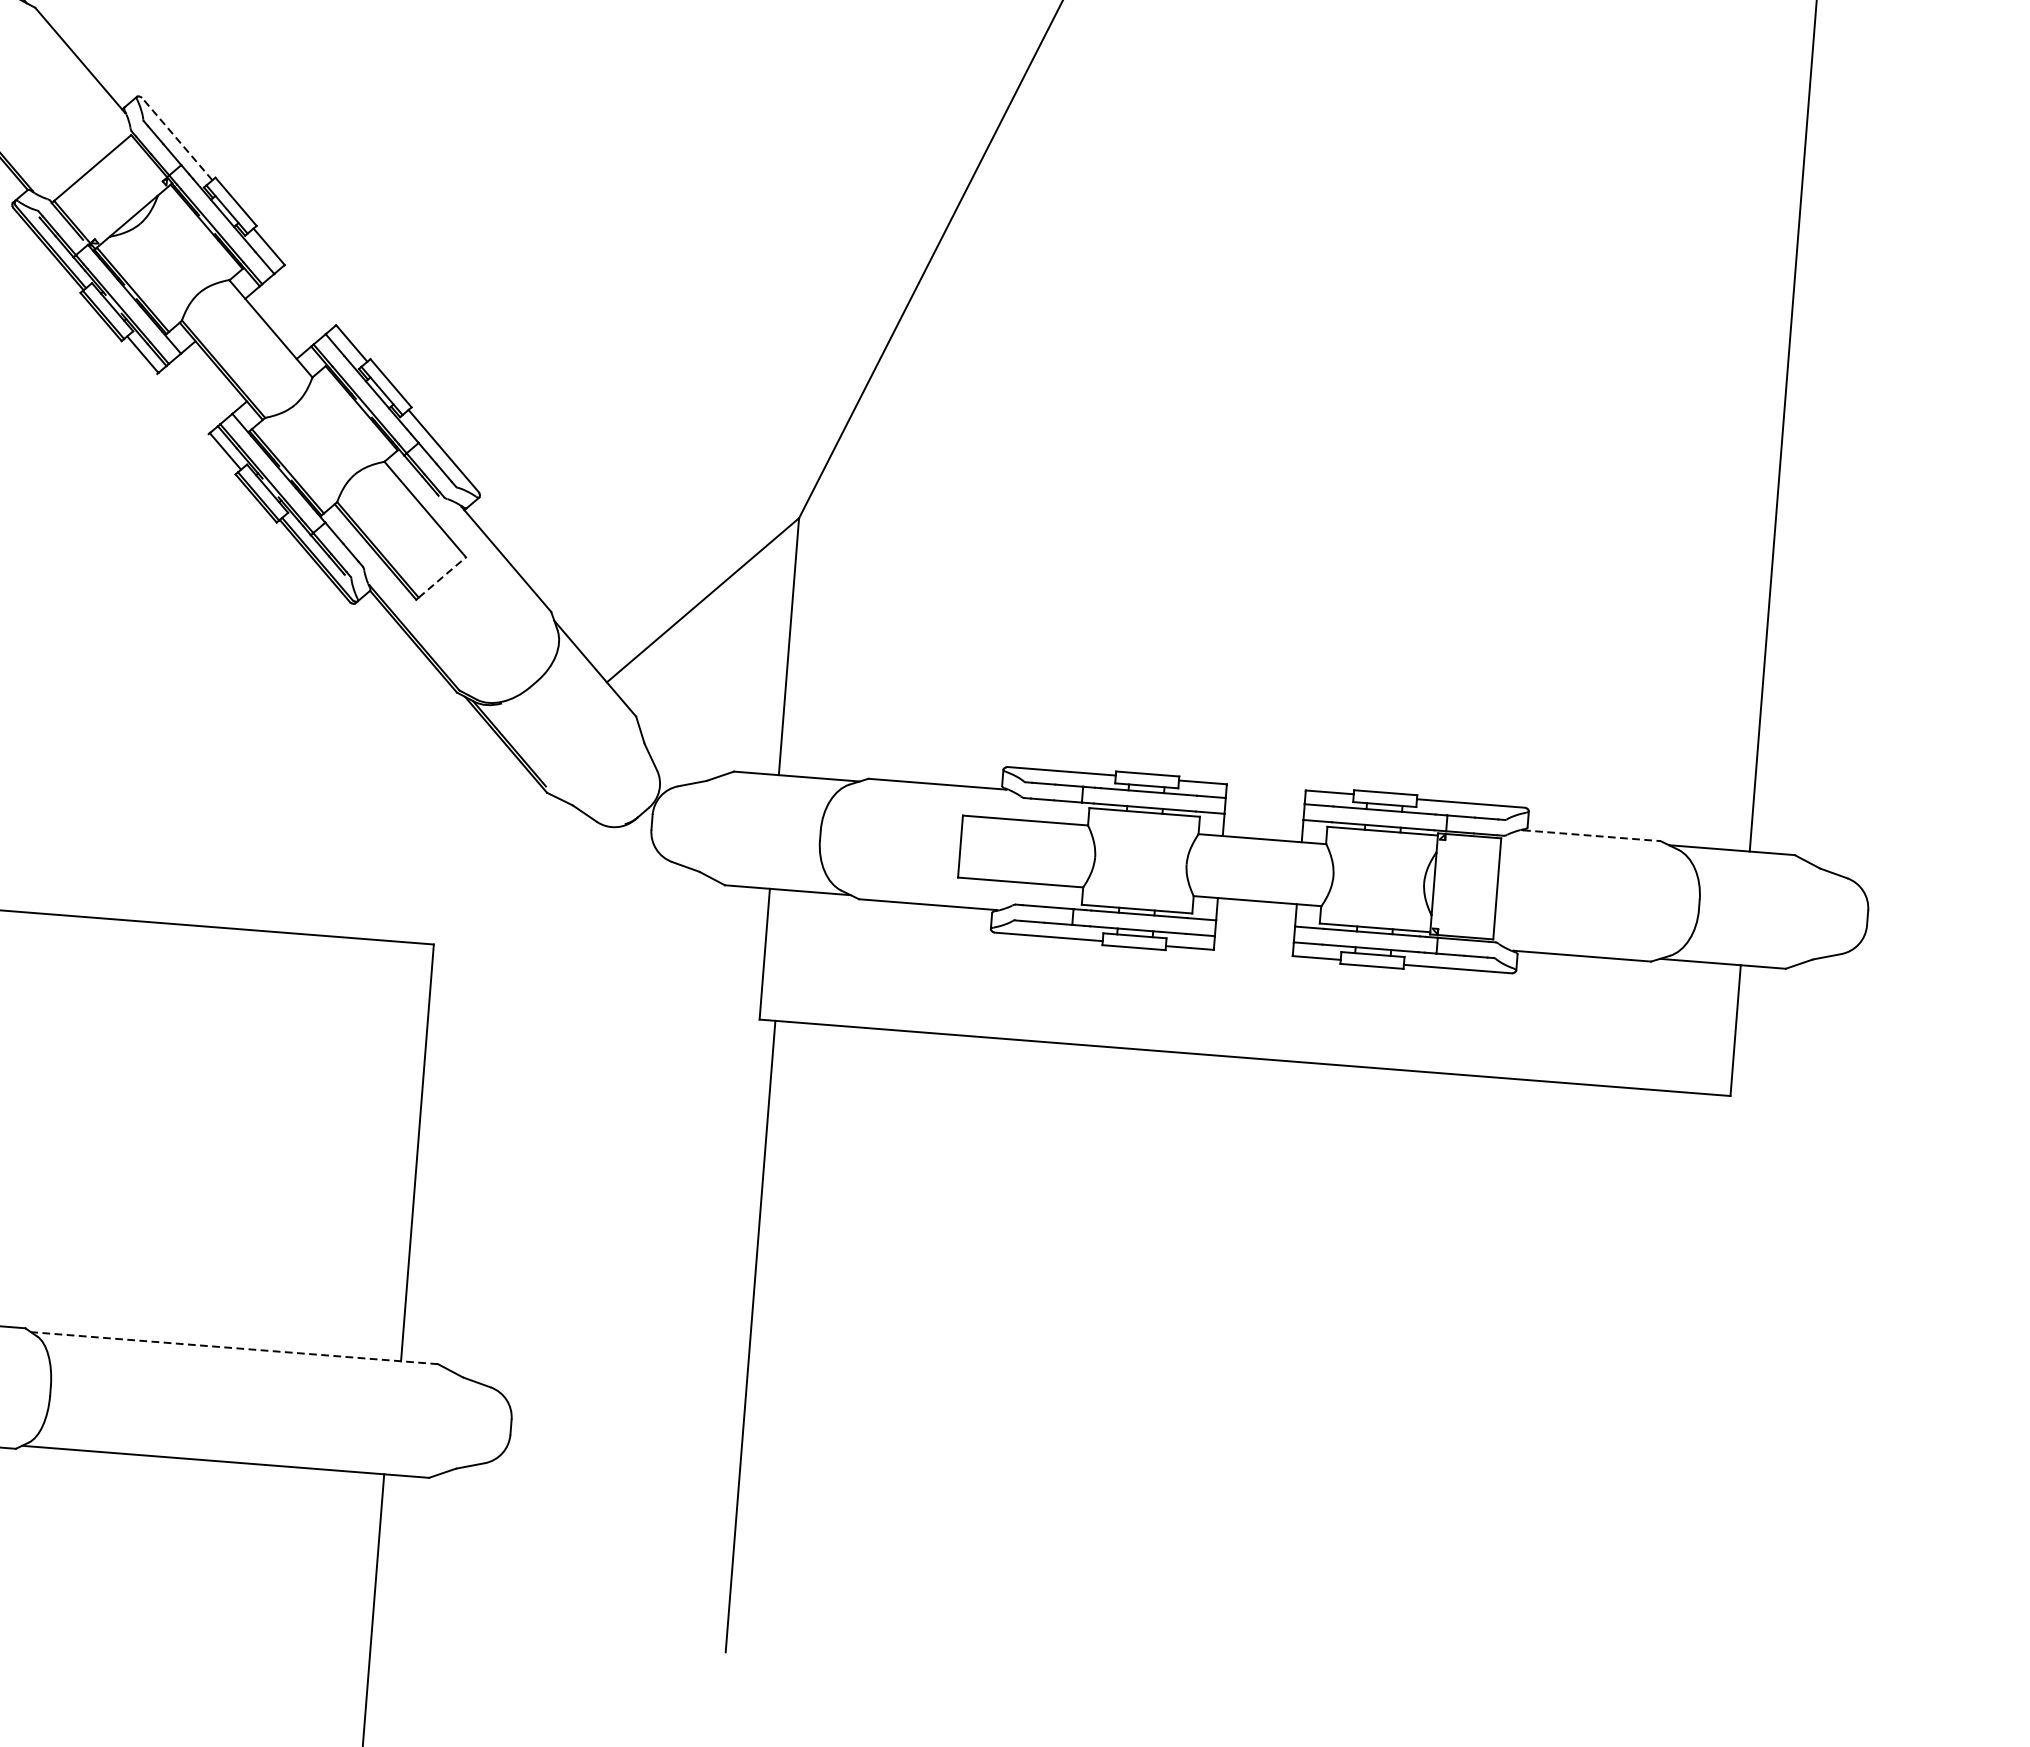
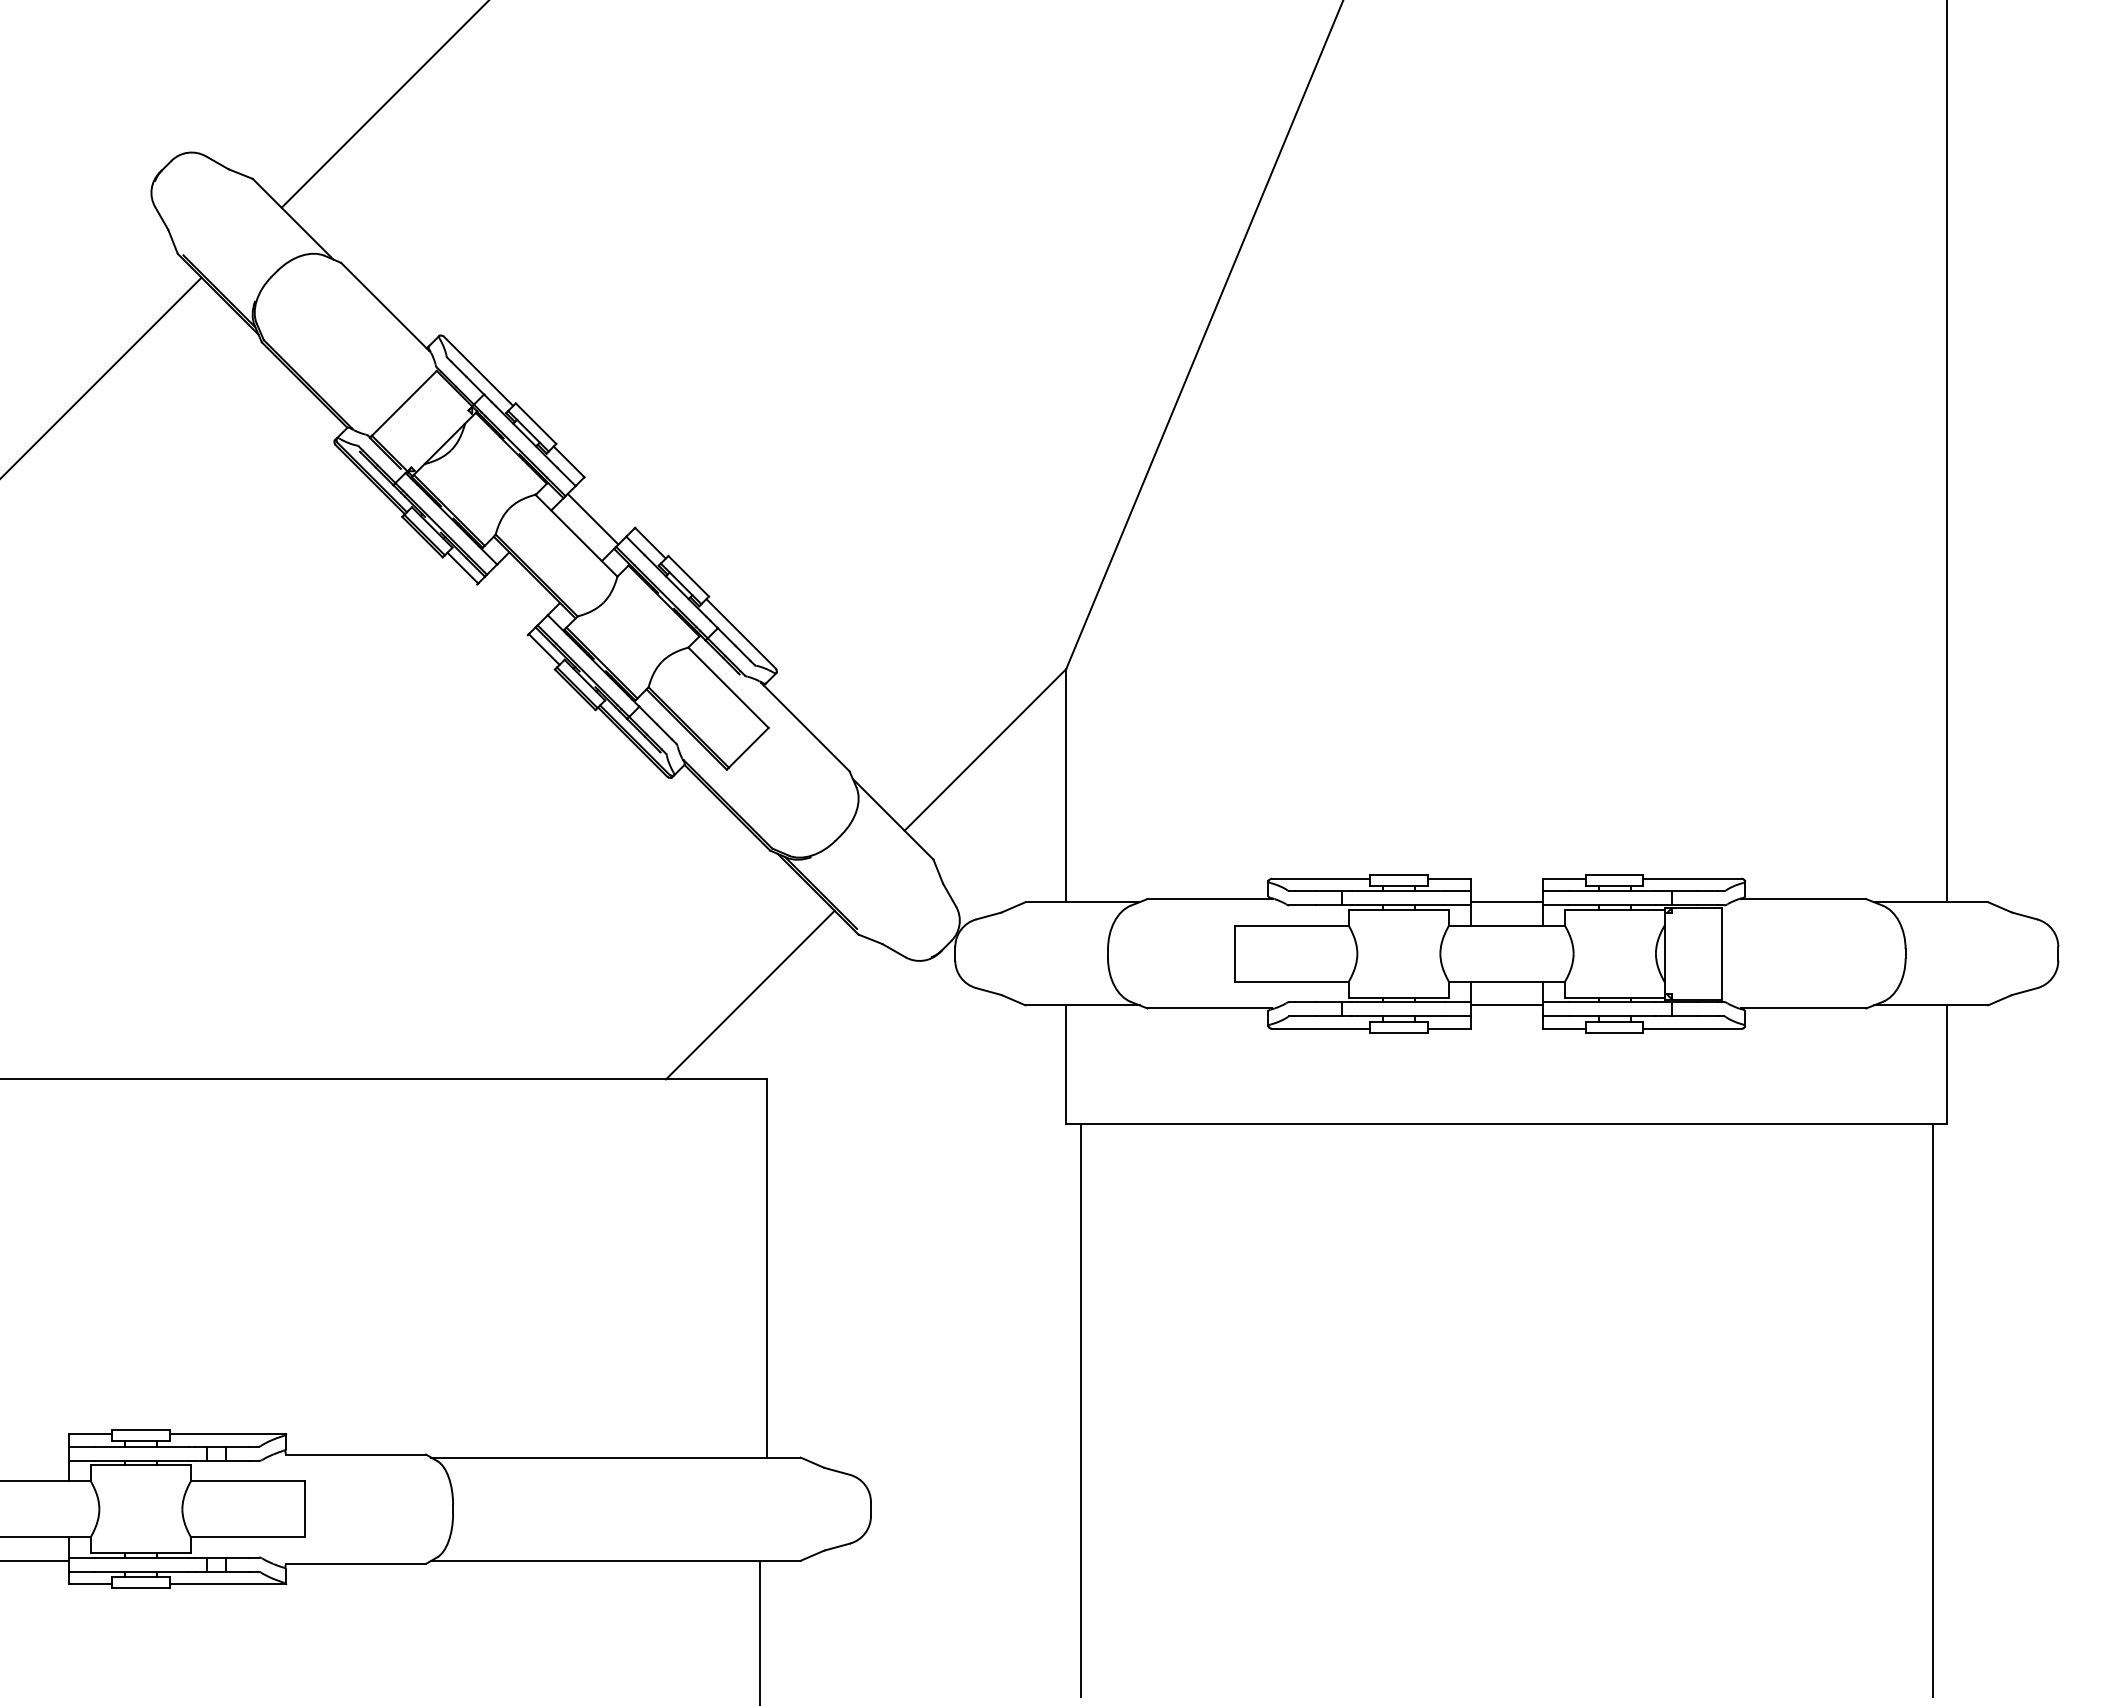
line: (177, 139) -> (478, 371), dashed -> solid
line: (290, 311) -> (592, 518), added
line: (443, 577) -> (749, 747), dashed -> solid
line: (1263, 813) -> (1506, 902), added
line: (1592, 836) -> (1804, 899), dashed -> solid
line: (422, 849) -> (750, 994), added
line: (1255, 927) -> (1506, 1005), added
line: (235, 1348) -> (616, 1457), dashed -> solid
line: (1689, 1410) -> (1932, 1410), added

